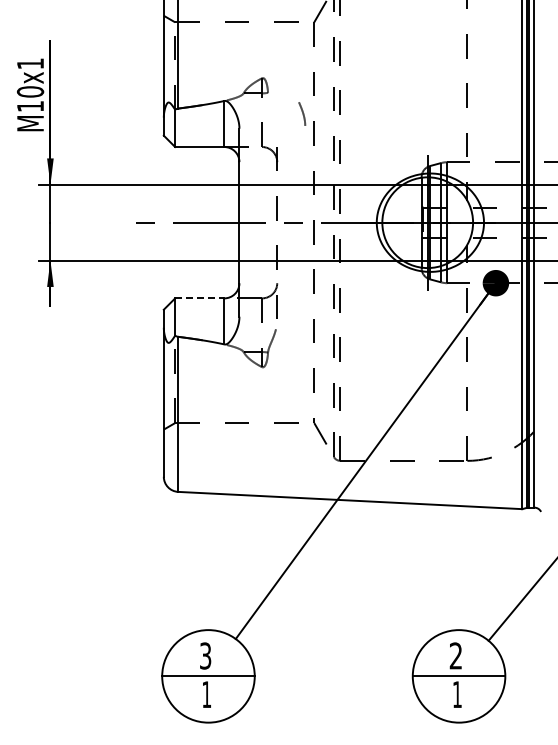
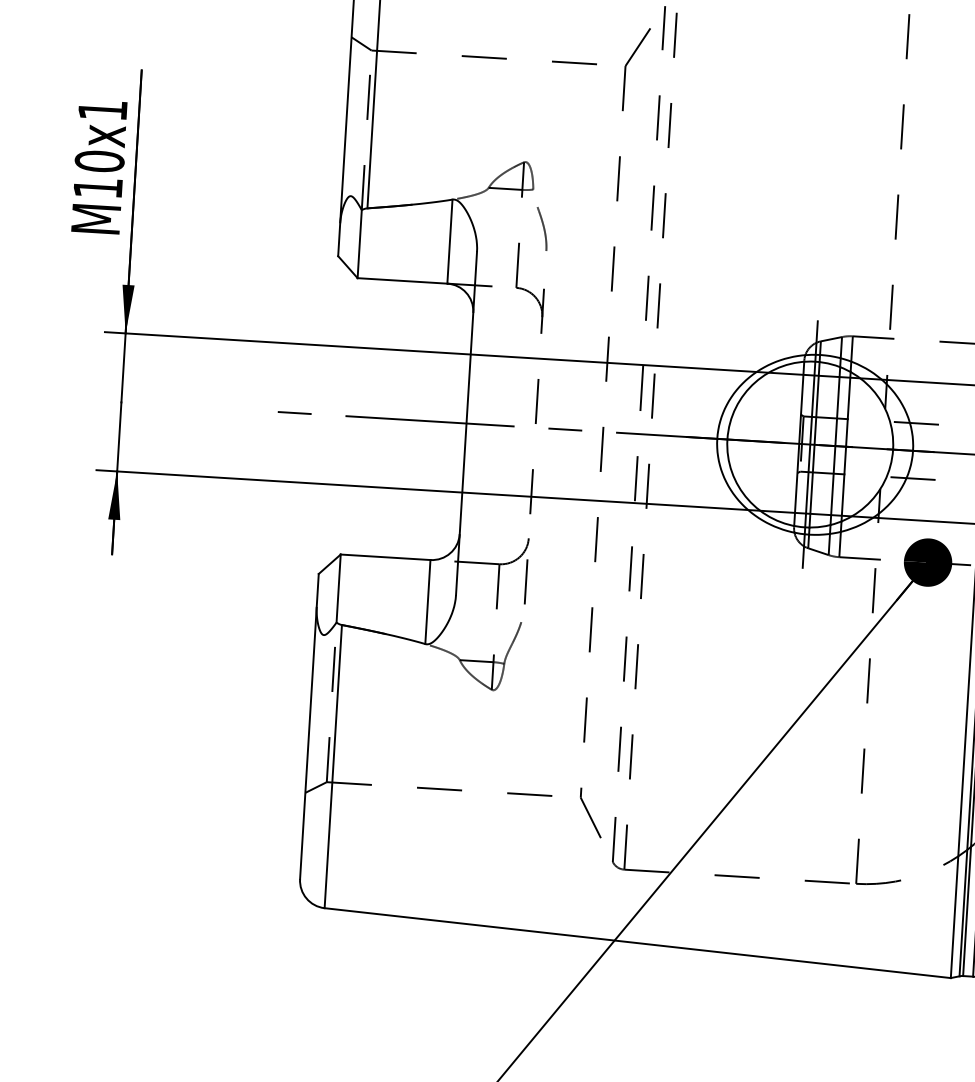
line: (302, 113) -> (542, 228), moved
line: (199, 298) -> (385, 557), dashed -> solid

